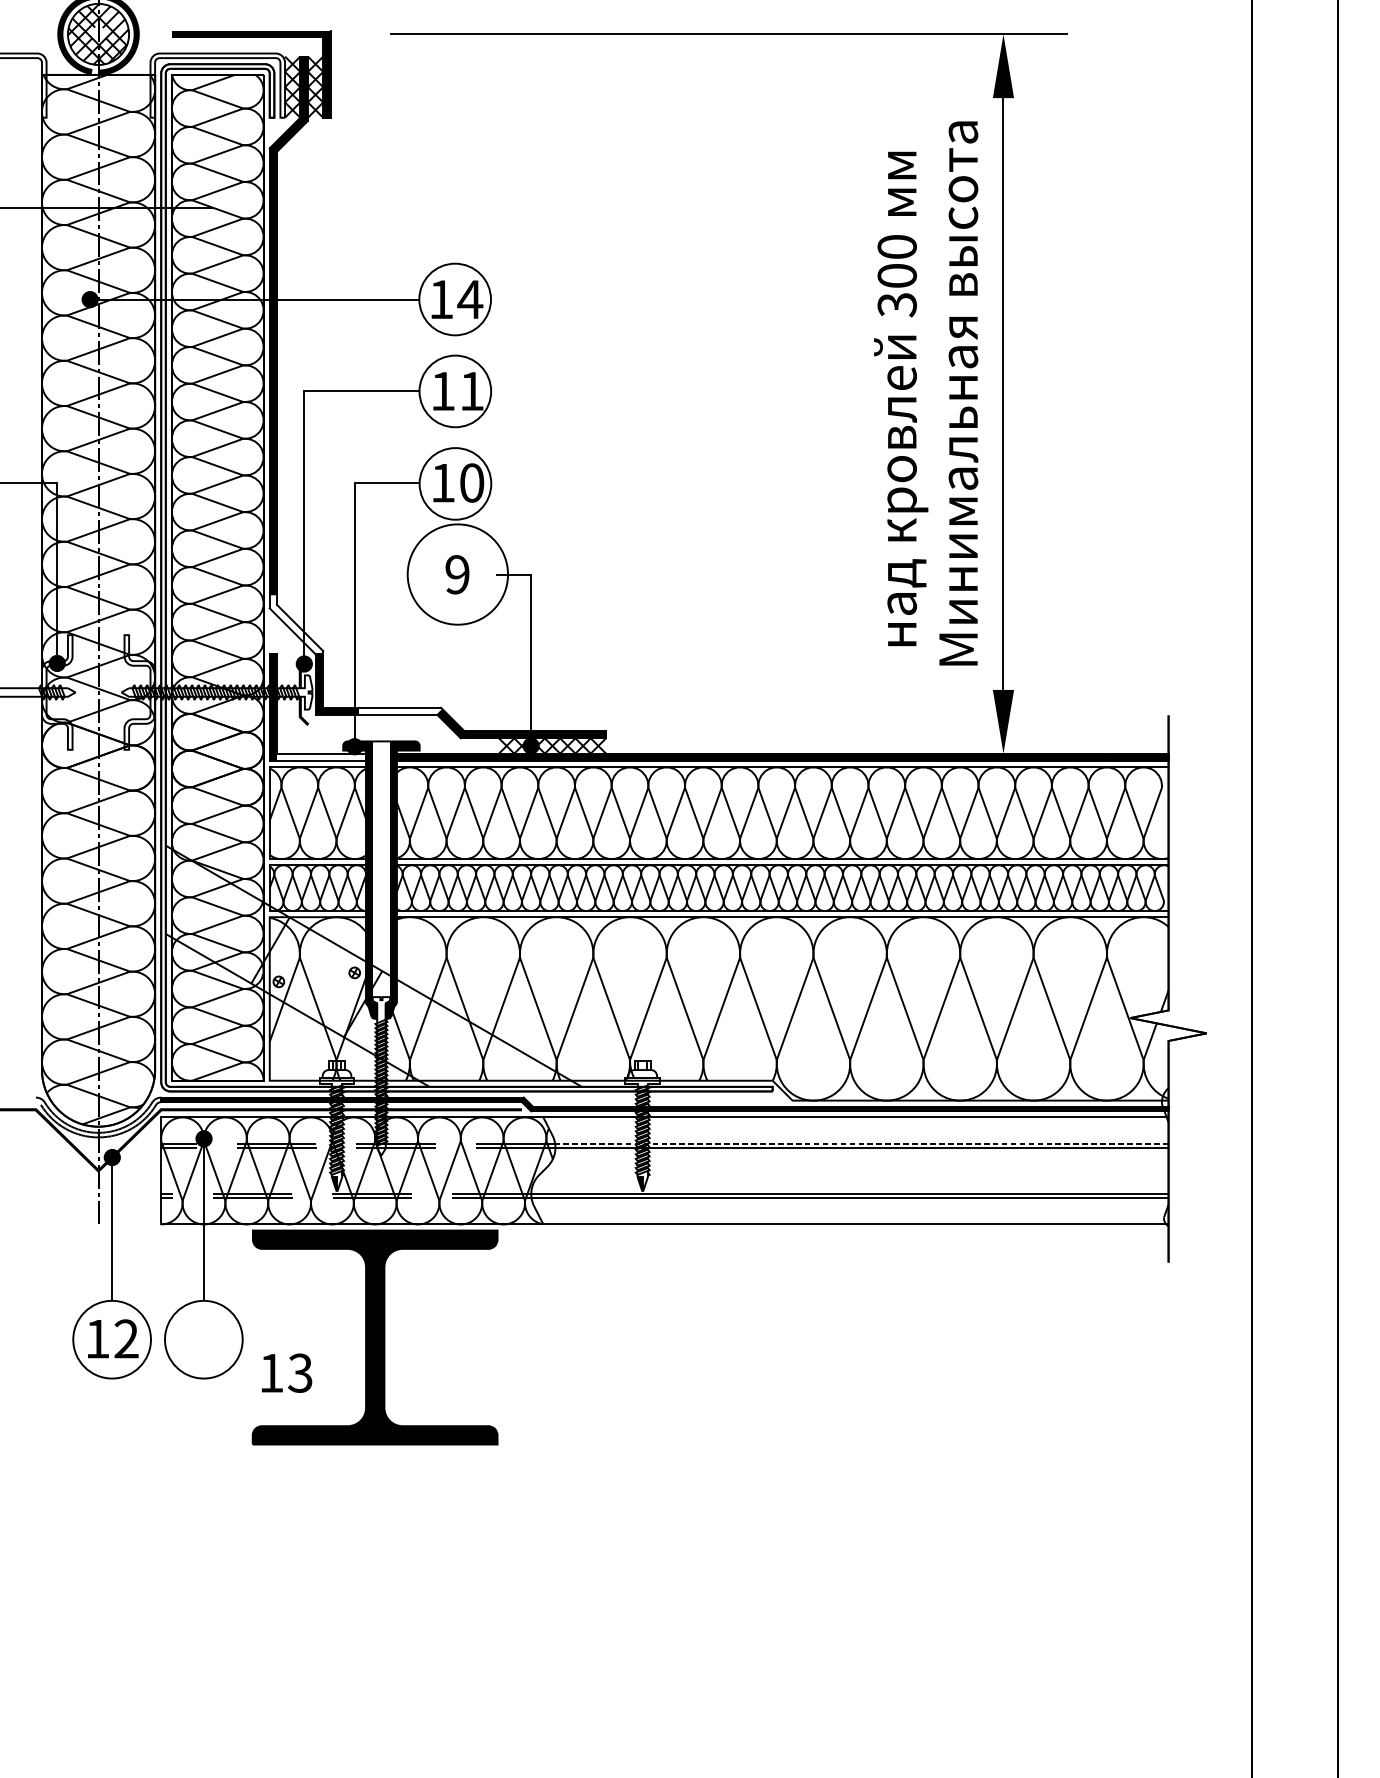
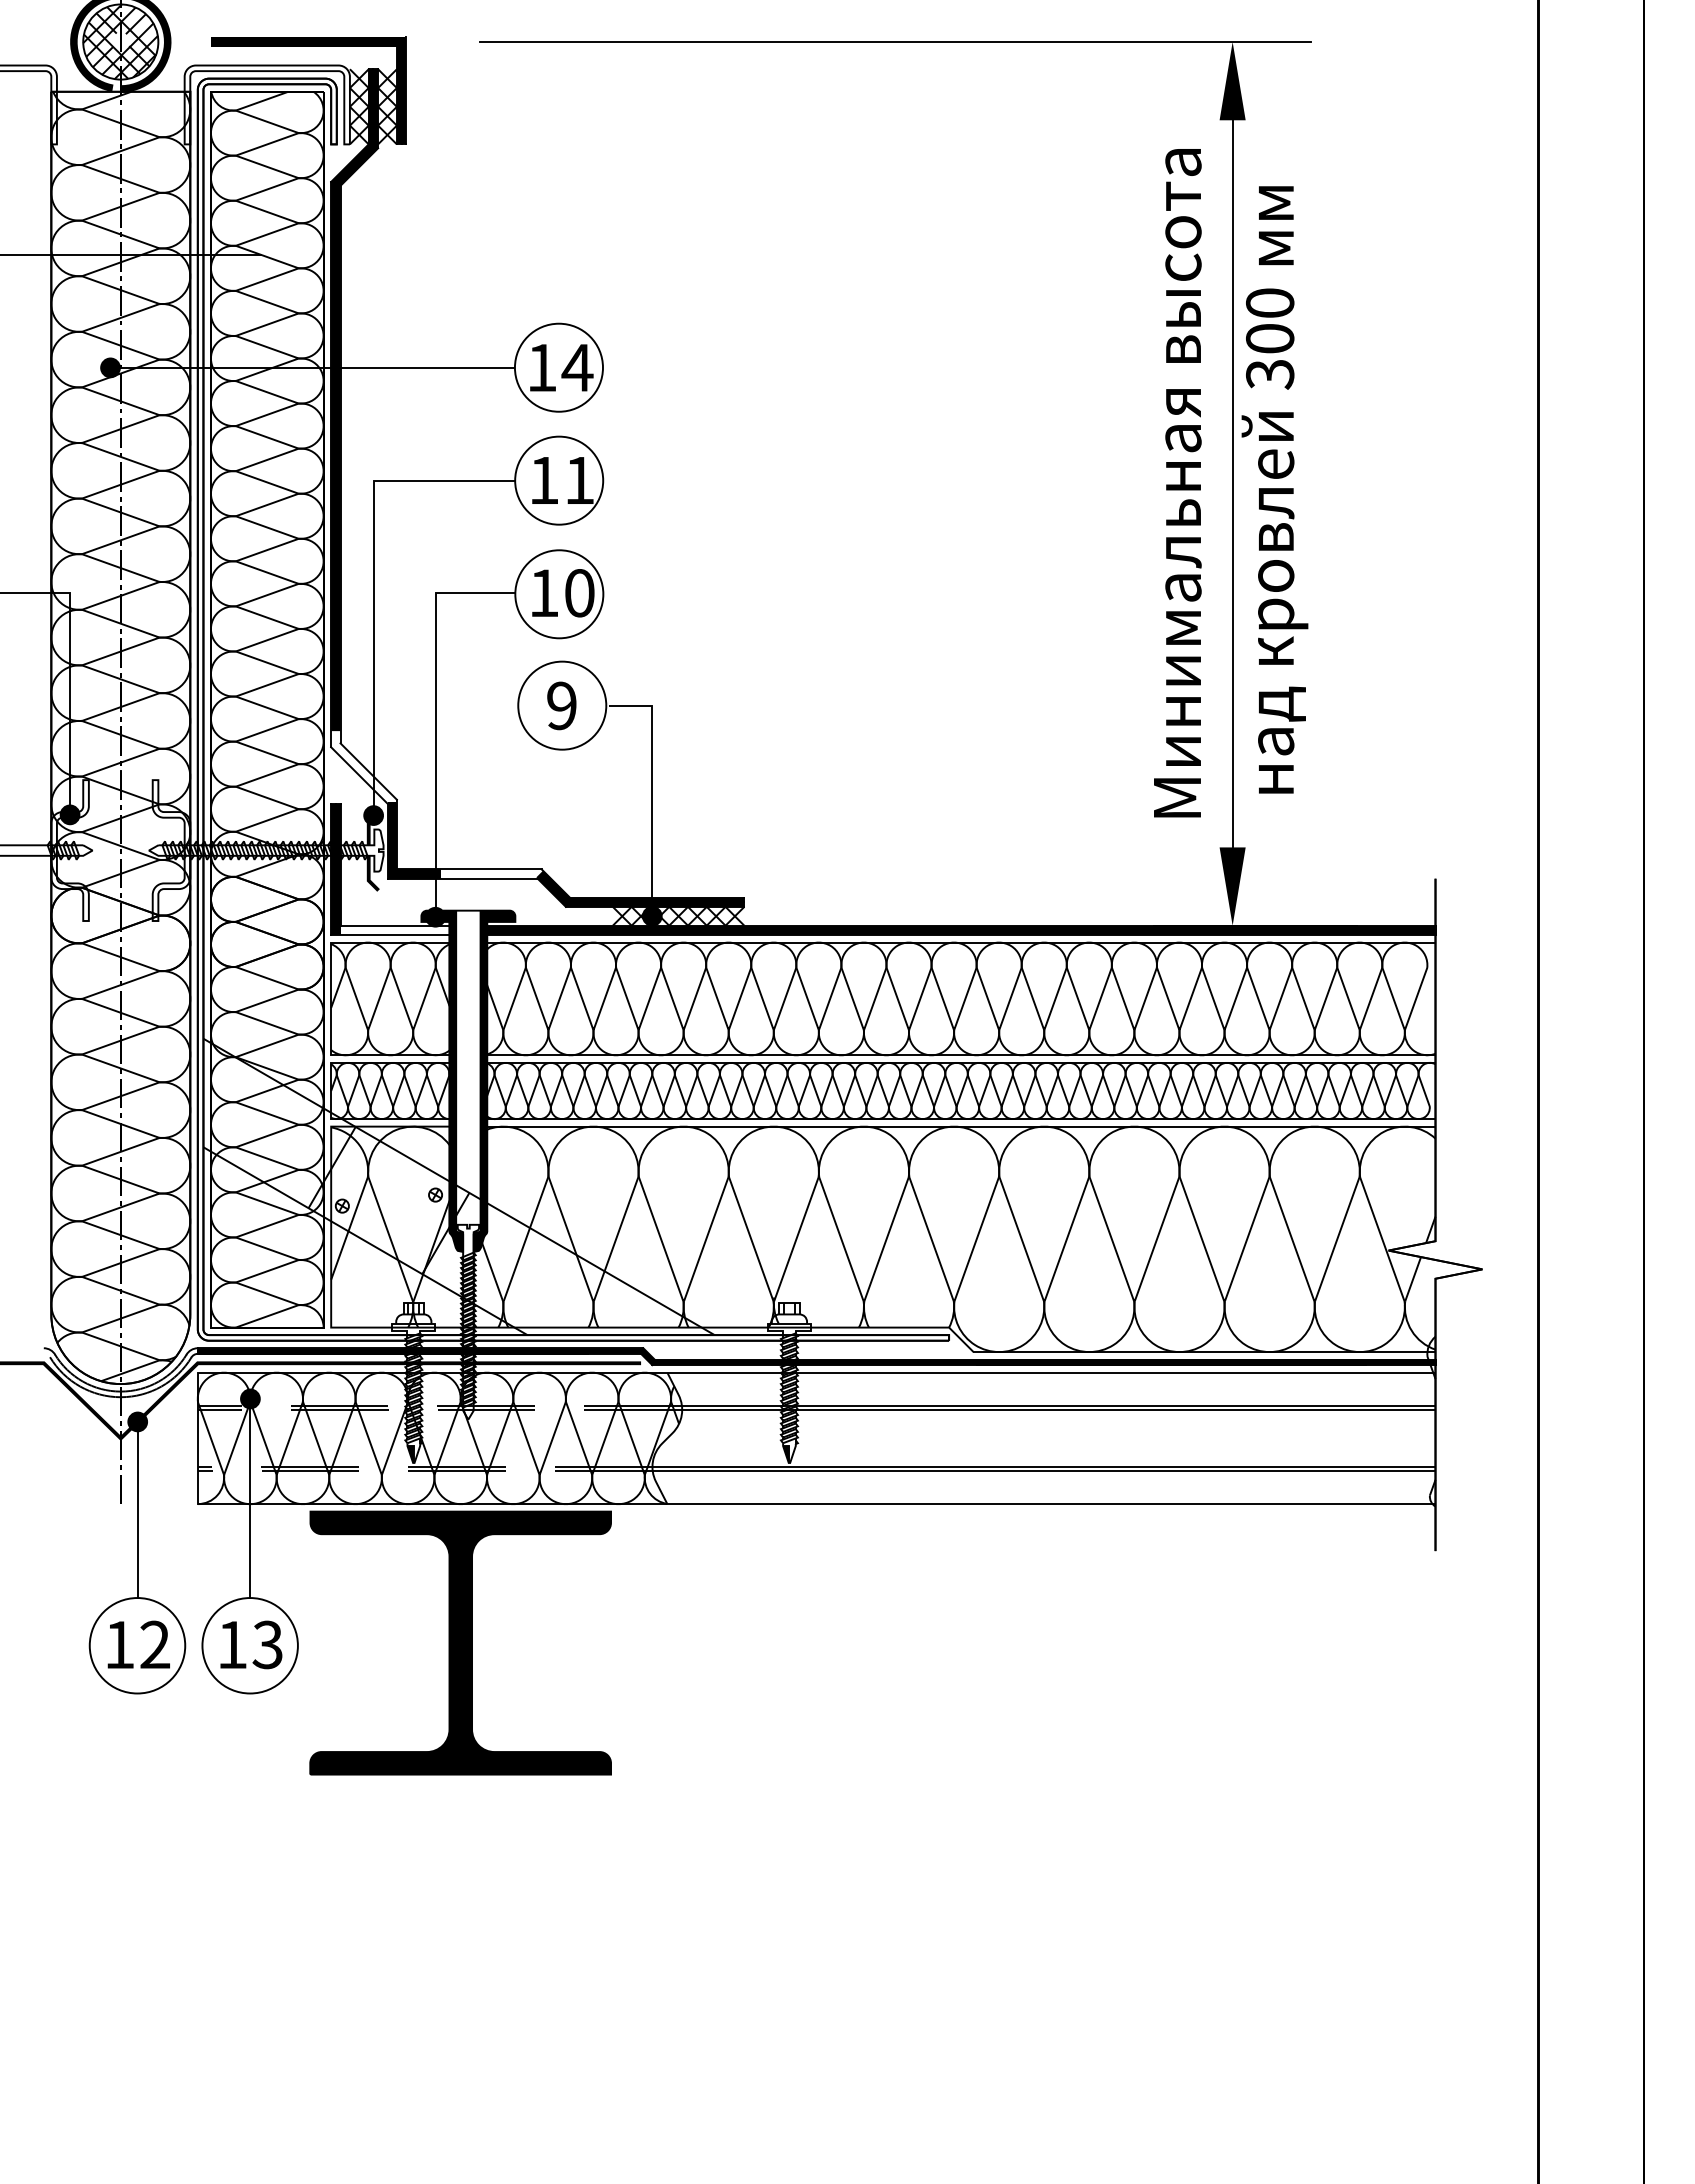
text: (900, 398) -> (1274, 489), moved
circle: (458, 574) -> (562, 705), size x0.71
line: (861, 1144) -> (1058, 1405), dashed -> solid
text: (287, 1372) -> (251, 1644), moved

